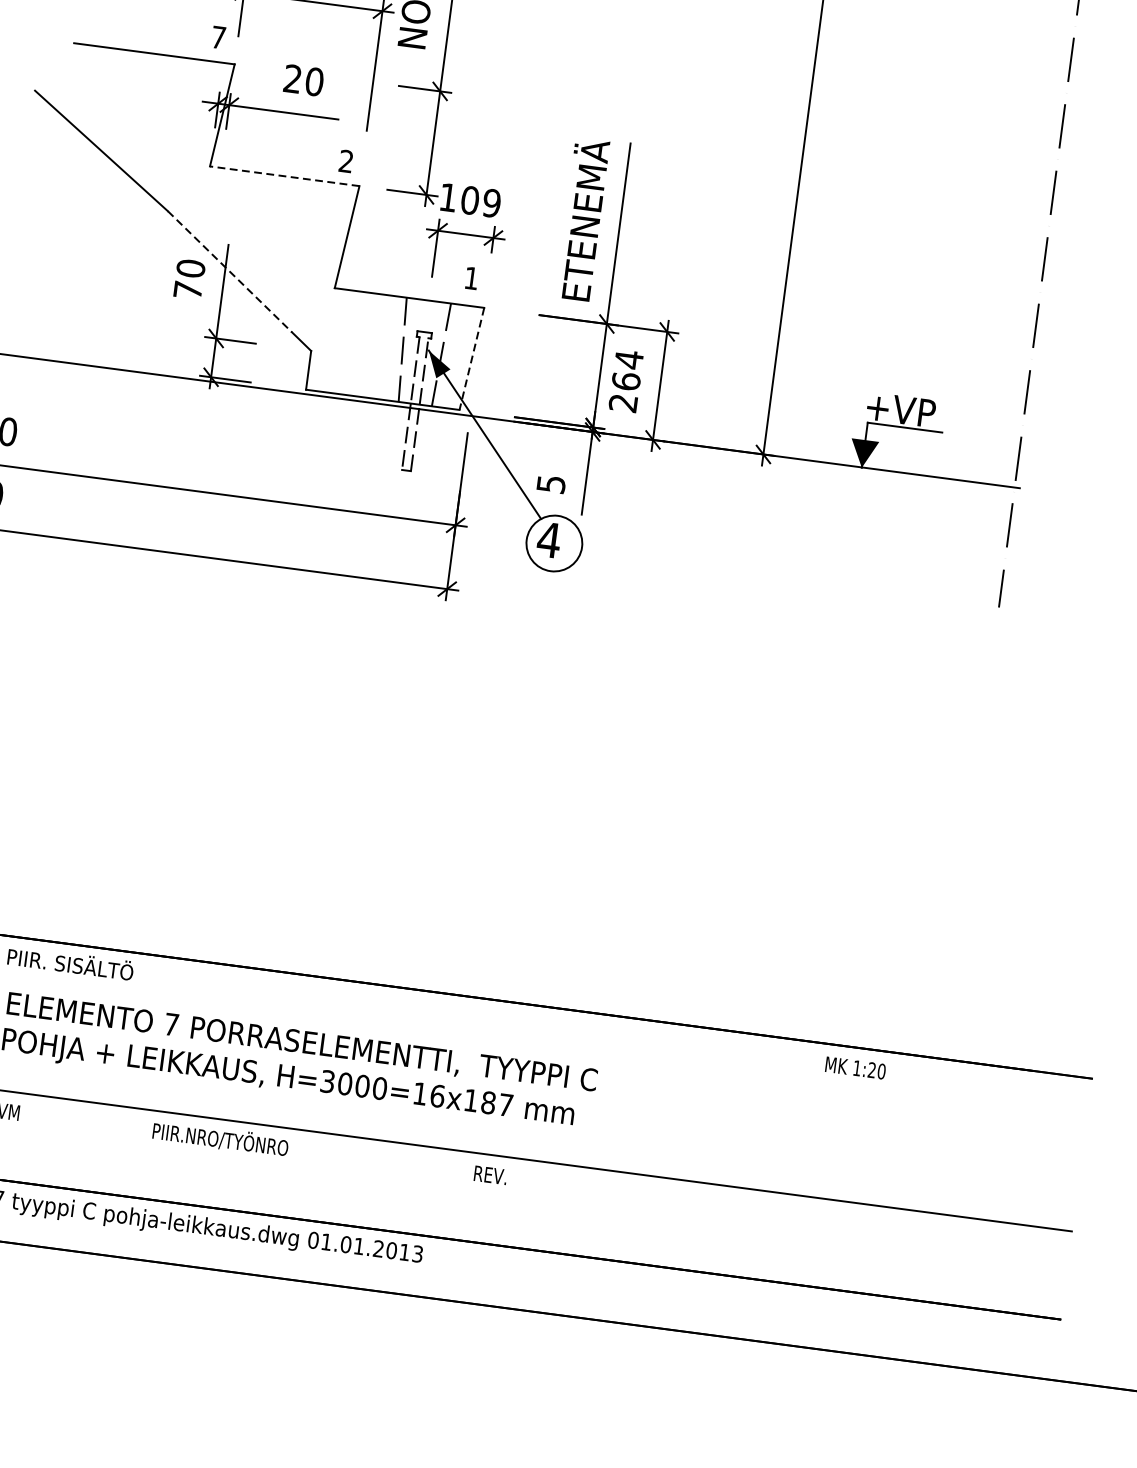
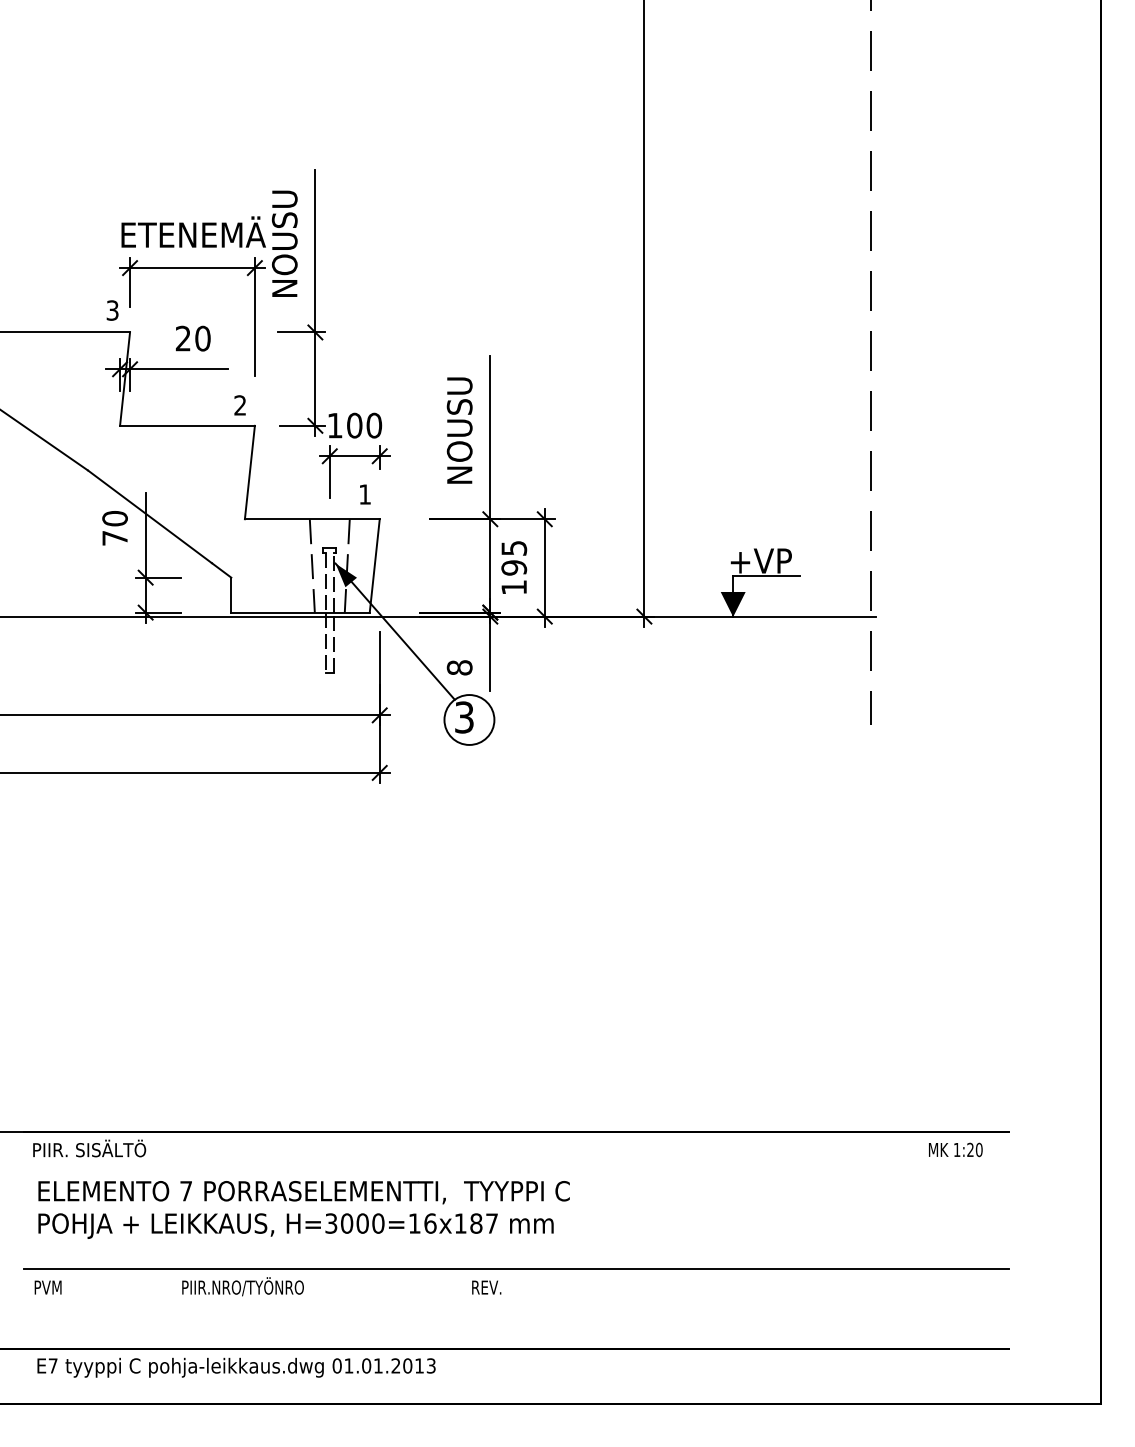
text: (218, 37) -> (112, 310), 7 -> 3
line: (283, 175) -> (186, 425), dashed -> solid
text: (492, 203) -> (374, 425), 109 -> 100
text: (582, 219) -> (456, 429), ETENEMÄ -> NOUSU
line: (230, 272) -> (150, 517), dashed -> solid
line: (471, 358) -> (374, 565), dashed -> solid
text: (626, 381) -> (514, 567), 264 -> 195
text: (551, 483) -> (459, 667), 5 -> 8
text: (549, 540) -> (464, 717), 4 -> 3
text: (855, 1067) -> (955, 1149), moved

